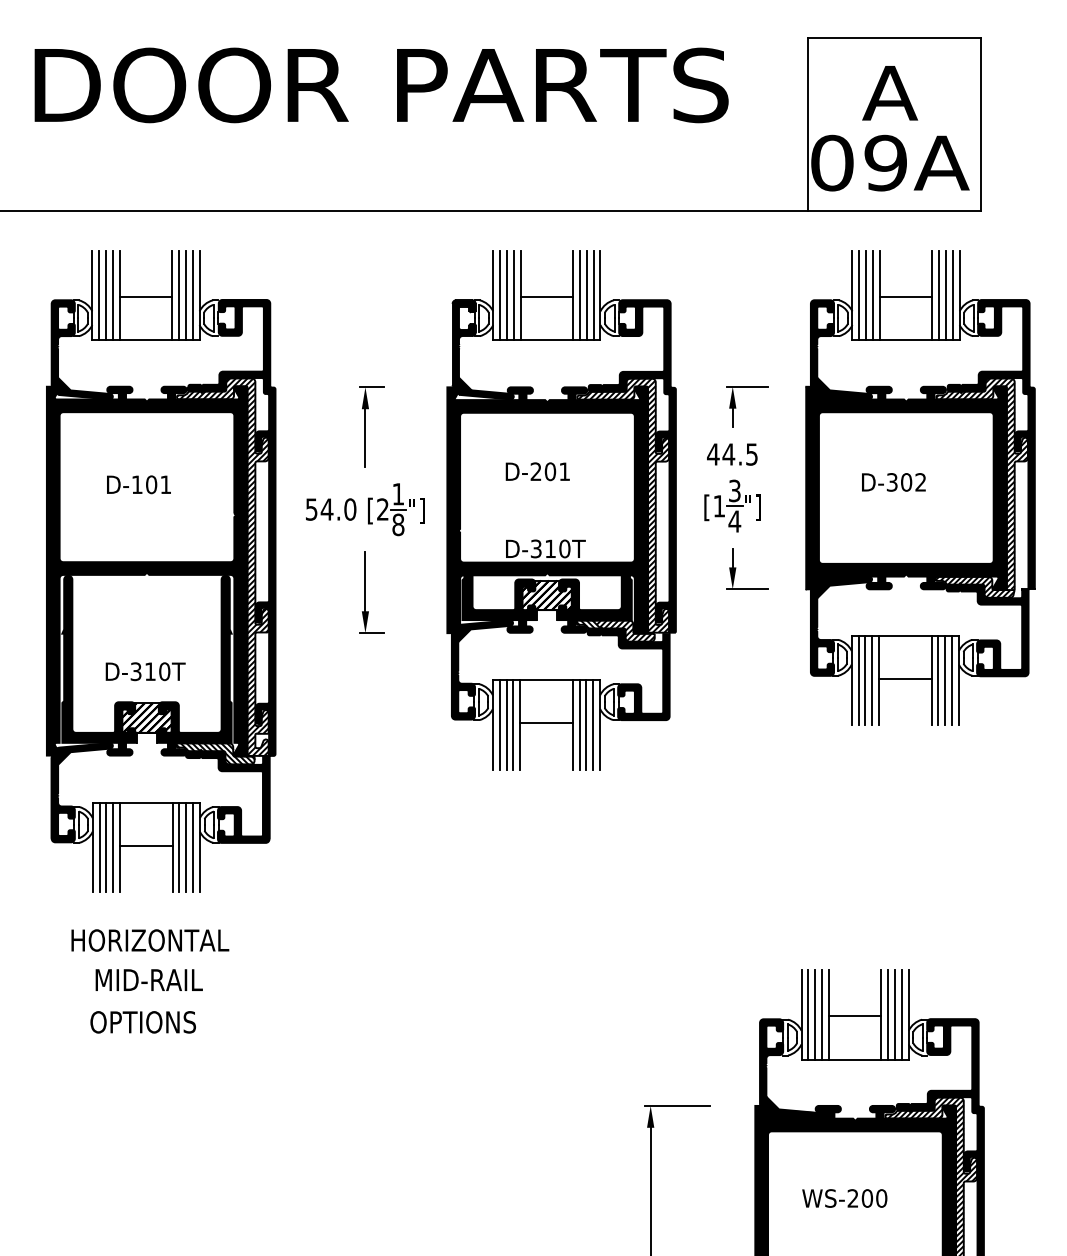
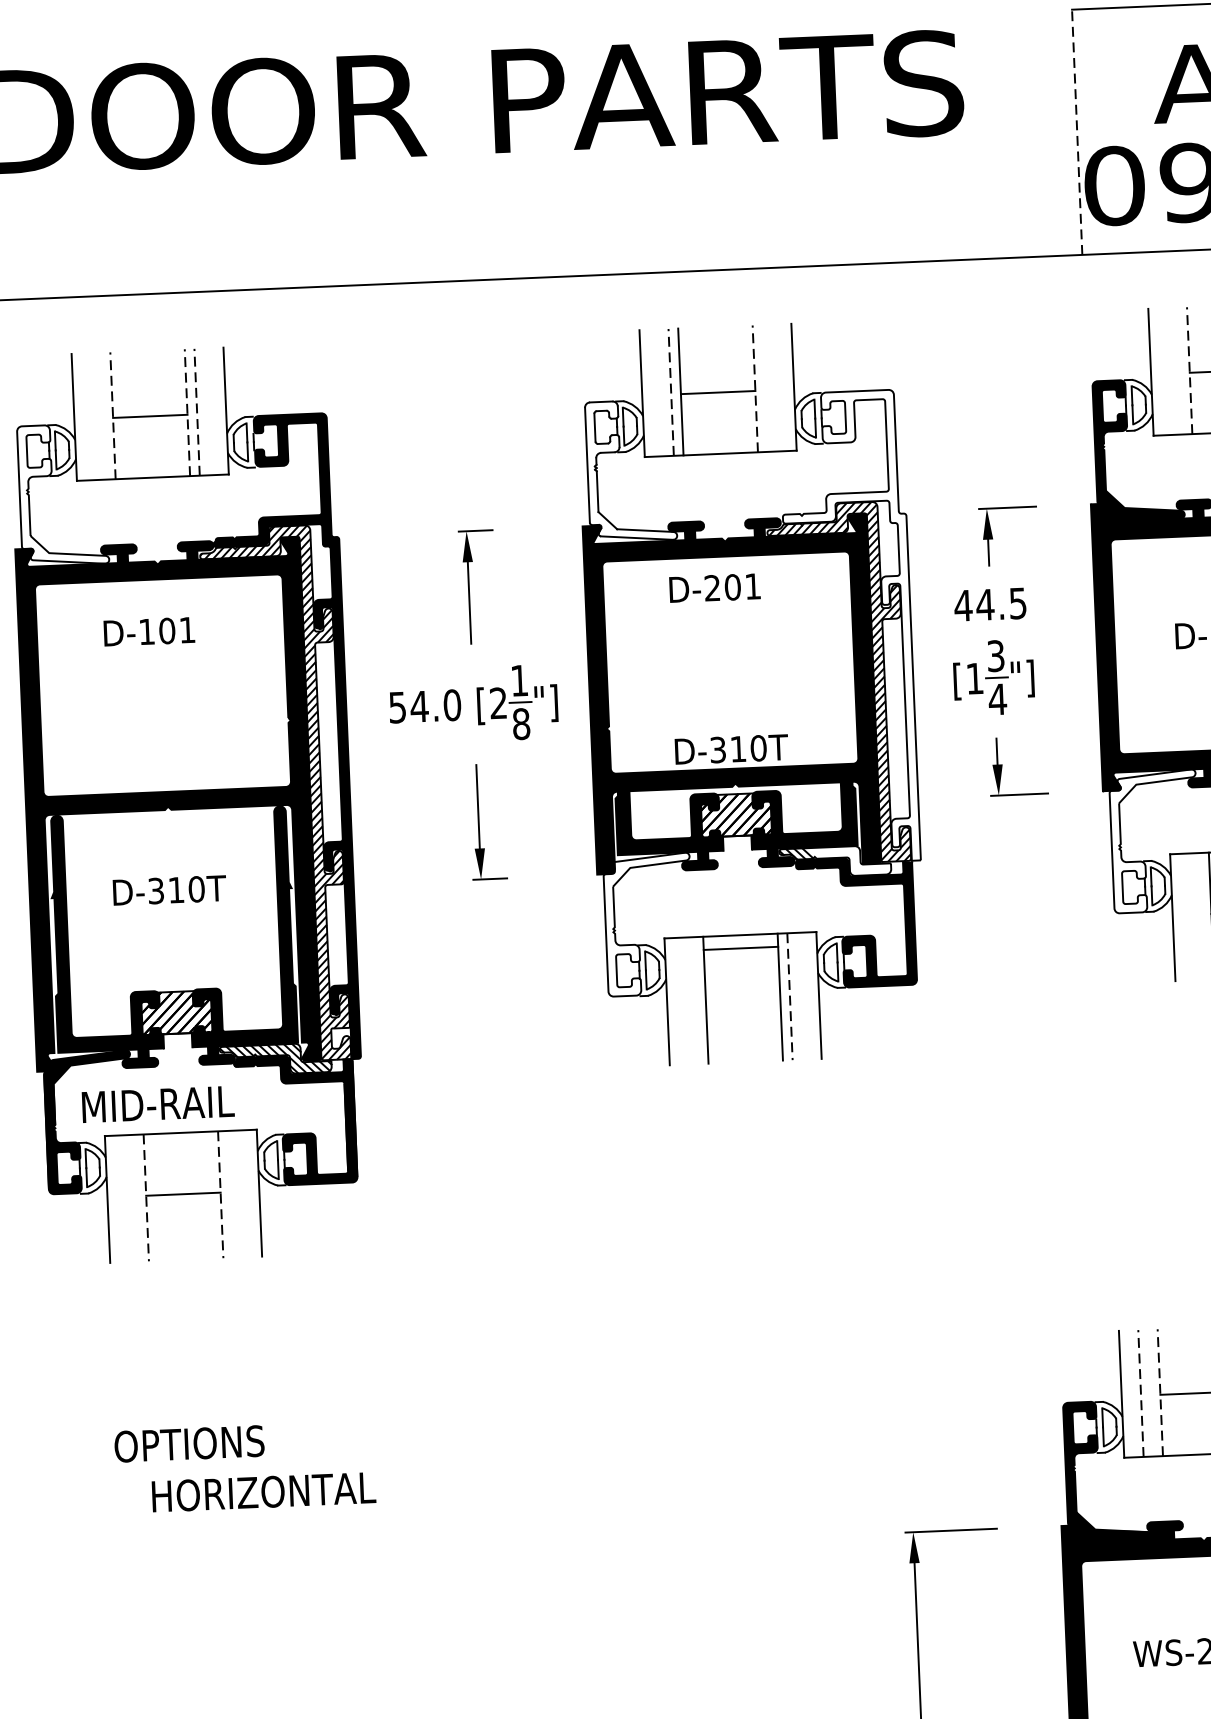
line: (807, 124) -> (1077, 132), solid -> dashed
line: (99, 295) -> (84, 416), removed
line: (106, 295) -> (94, 416), removed
line: (112, 295) -> (102, 416), removed
line: (119, 295) -> (112, 415), solid -> dashed
line: (172, 295) -> (187, 412), solid -> dashed
line: (179, 295) -> (197, 412), solid -> dashed
line: (185, 295) -> (206, 411), removed
line: (192, 295) -> (216, 411), removed
line: (500, 295) -> (652, 393), removed
line: (506, 295) -> (660, 392), removed
line: (513, 295) -> (670, 392), solid -> dashed
line: (573, 295) -> (755, 388), solid -> dashed
line: (579, 295) -> (764, 388), removed
line: (586, 295) -> (774, 388), removed
line: (593, 295) -> (784, 387), removed
line: (859, 295) -> (1160, 371), removed
line: (866, 295) -> (1170, 371), removed
line: (872, 295) -> (1179, 371), removed
line: (879, 295) -> (1189, 370), solid -> dashed
fill: (81, 349) -> (62, 494), removed
fill: (482, 349) -> (630, 470), removed
fill: (631, 466) -> (848, 627), removed
text: (537, 471) -> (714, 587), moved
text: (138, 484) -> (148, 631), moved
fill: (841, 625) -> (1155, 840), removed
hatch: (623, 630) -> (846, 860), removed
fill: (482, 669) -> (649, 924), removed
text: (145, 671) -> (169, 890), moved
line: (858, 680) -> (1182, 917), removed
line: (865, 680) -> (1192, 916), removed
line: (872, 680) -> (1202, 916), removed
line: (546, 723) -> (740, 948), moved
line: (499, 724) -> (676, 1000), removed
line: (506, 724) -> (686, 1000), removed
line: (513, 724) -> (696, 1000), removed
line: (579, 724) -> (789, 996), solid -> dashed
line: (586, 724) -> (799, 995), removed
line: (593, 724) -> (809, 995), removed
line: (99, 847) -> (117, 1198), removed
line: (106, 847) -> (127, 1198), removed
line: (113, 847) -> (136, 1198), removed
line: (120, 847) -> (146, 1197), solid -> dashed
line: (172, 847) -> (220, 1194), solid -> dashed
line: (179, 847) -> (230, 1194), removed
line: (186, 847) -> (240, 1193), removed
line: (193, 847) -> (250, 1193), removed
text: (150, 940) -> (264, 1492), moved
text: (148, 979) -> (157, 1103), moved
line: (808, 1014) -> (1131, 1393), removed
line: (815, 1014) -> (1141, 1392), solid -> dashed
line: (822, 1014) -> (1151, 1392), removed
line: (828, 1014) -> (1159, 1392), solid -> dashed

